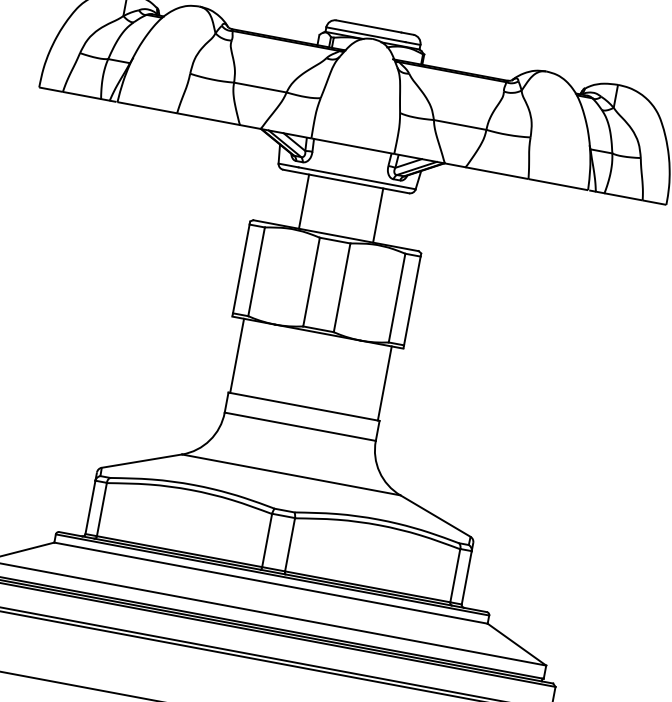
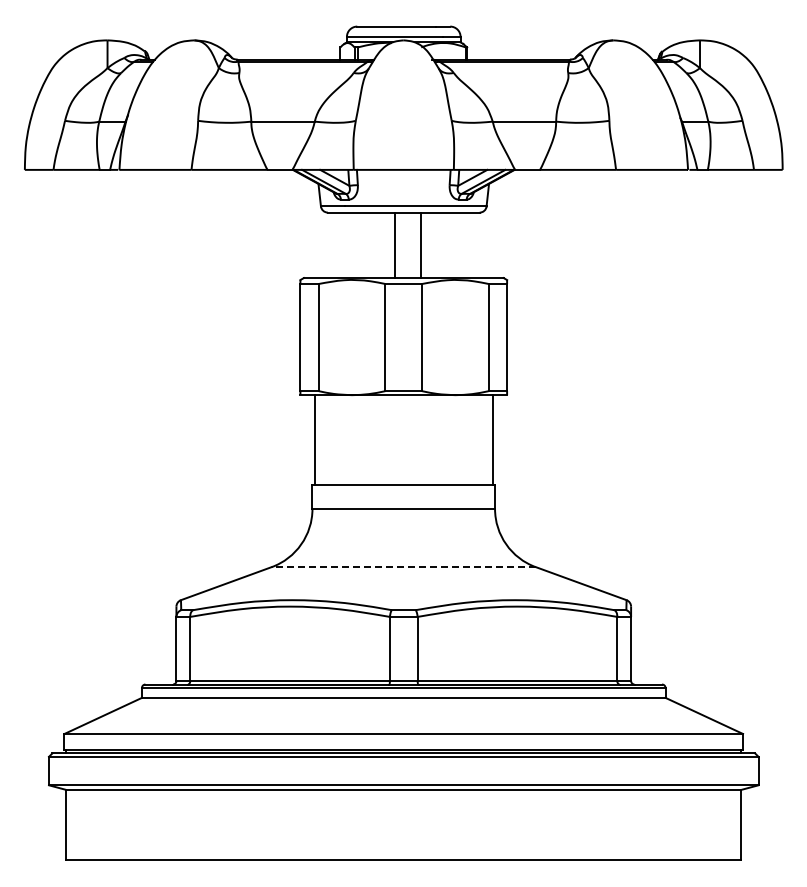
line: (303, 201) -> (394, 245), moved
line: (378, 215) -> (420, 245), moved
line: (290, 475) -> (403, 567), solid -> dashed

